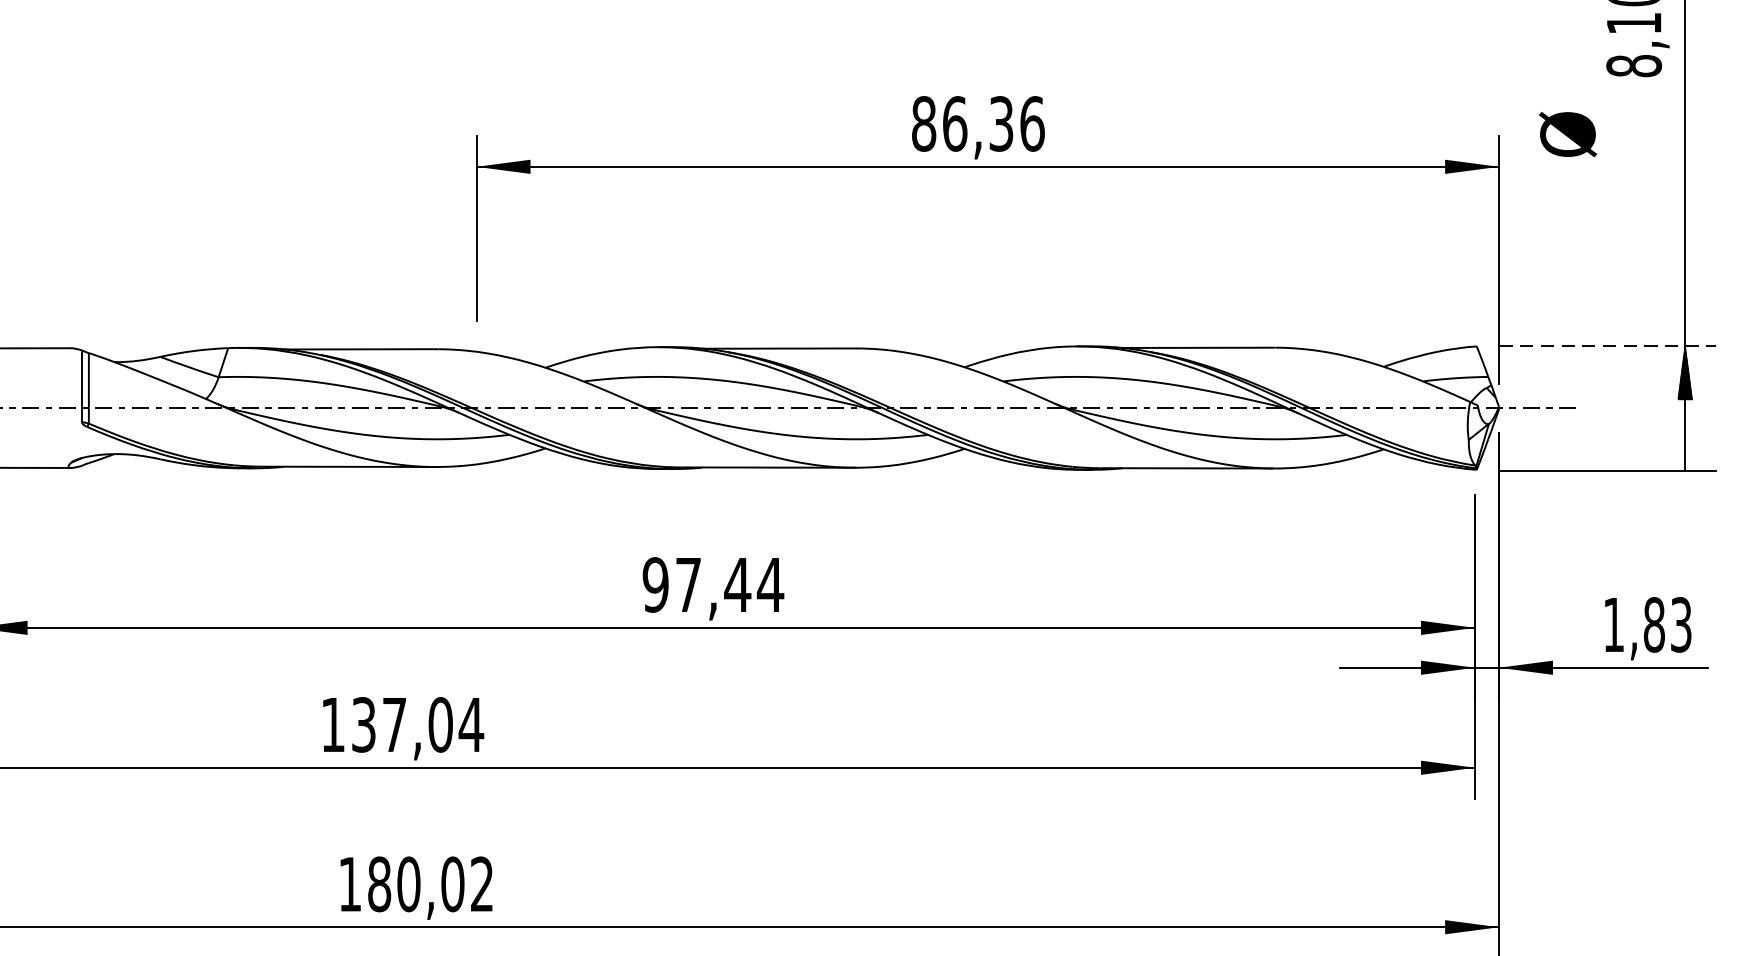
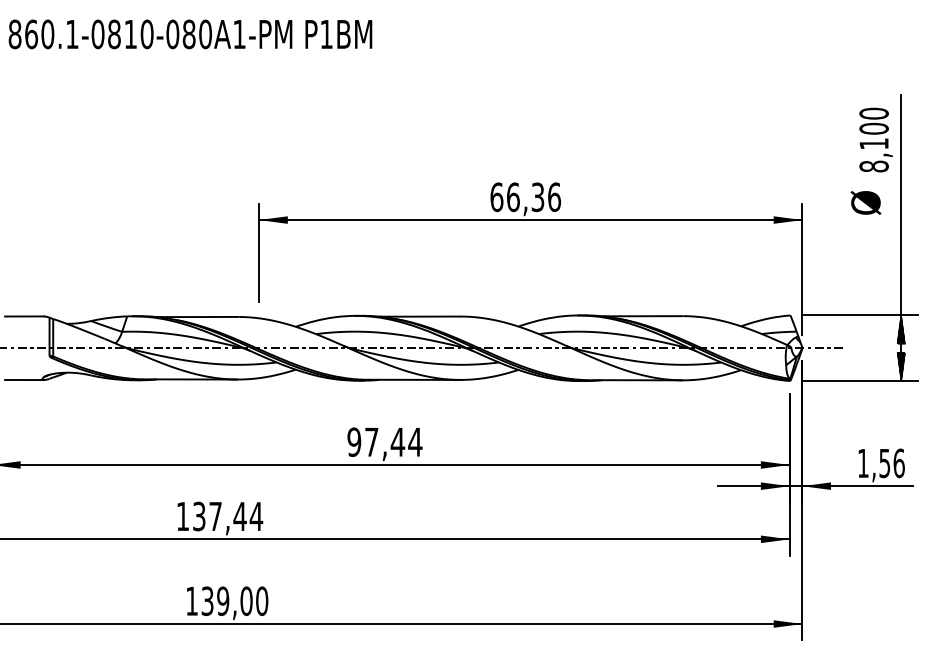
text: (923, 122) -> (496, 196), 86,36 -> 66,36
text: (1567, 133) -> (865, 202), moved
line: (1608, 346) -> (860, 315), dashed -> solid
hatch: (1685, 442) -> (901, 366), added
text: (1666, 625) -> (891, 463), 1,83 -> 1,56
text: (439, 724) -> (239, 516), 137,04 -> 137,44
text: (430, 884) -> (234, 601), 180,02 -> 139,00

